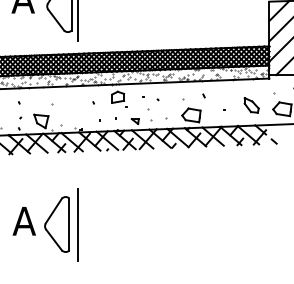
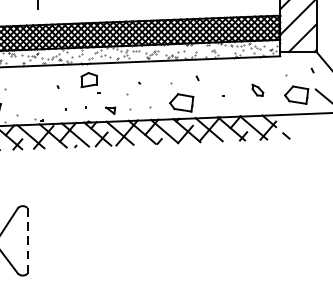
part: (251, 105) -> (257, 90), size x0.6
line: (69, 224) -> (27, 240), solid -> dashed
line: (78, 224) -> (38, 240), removed

